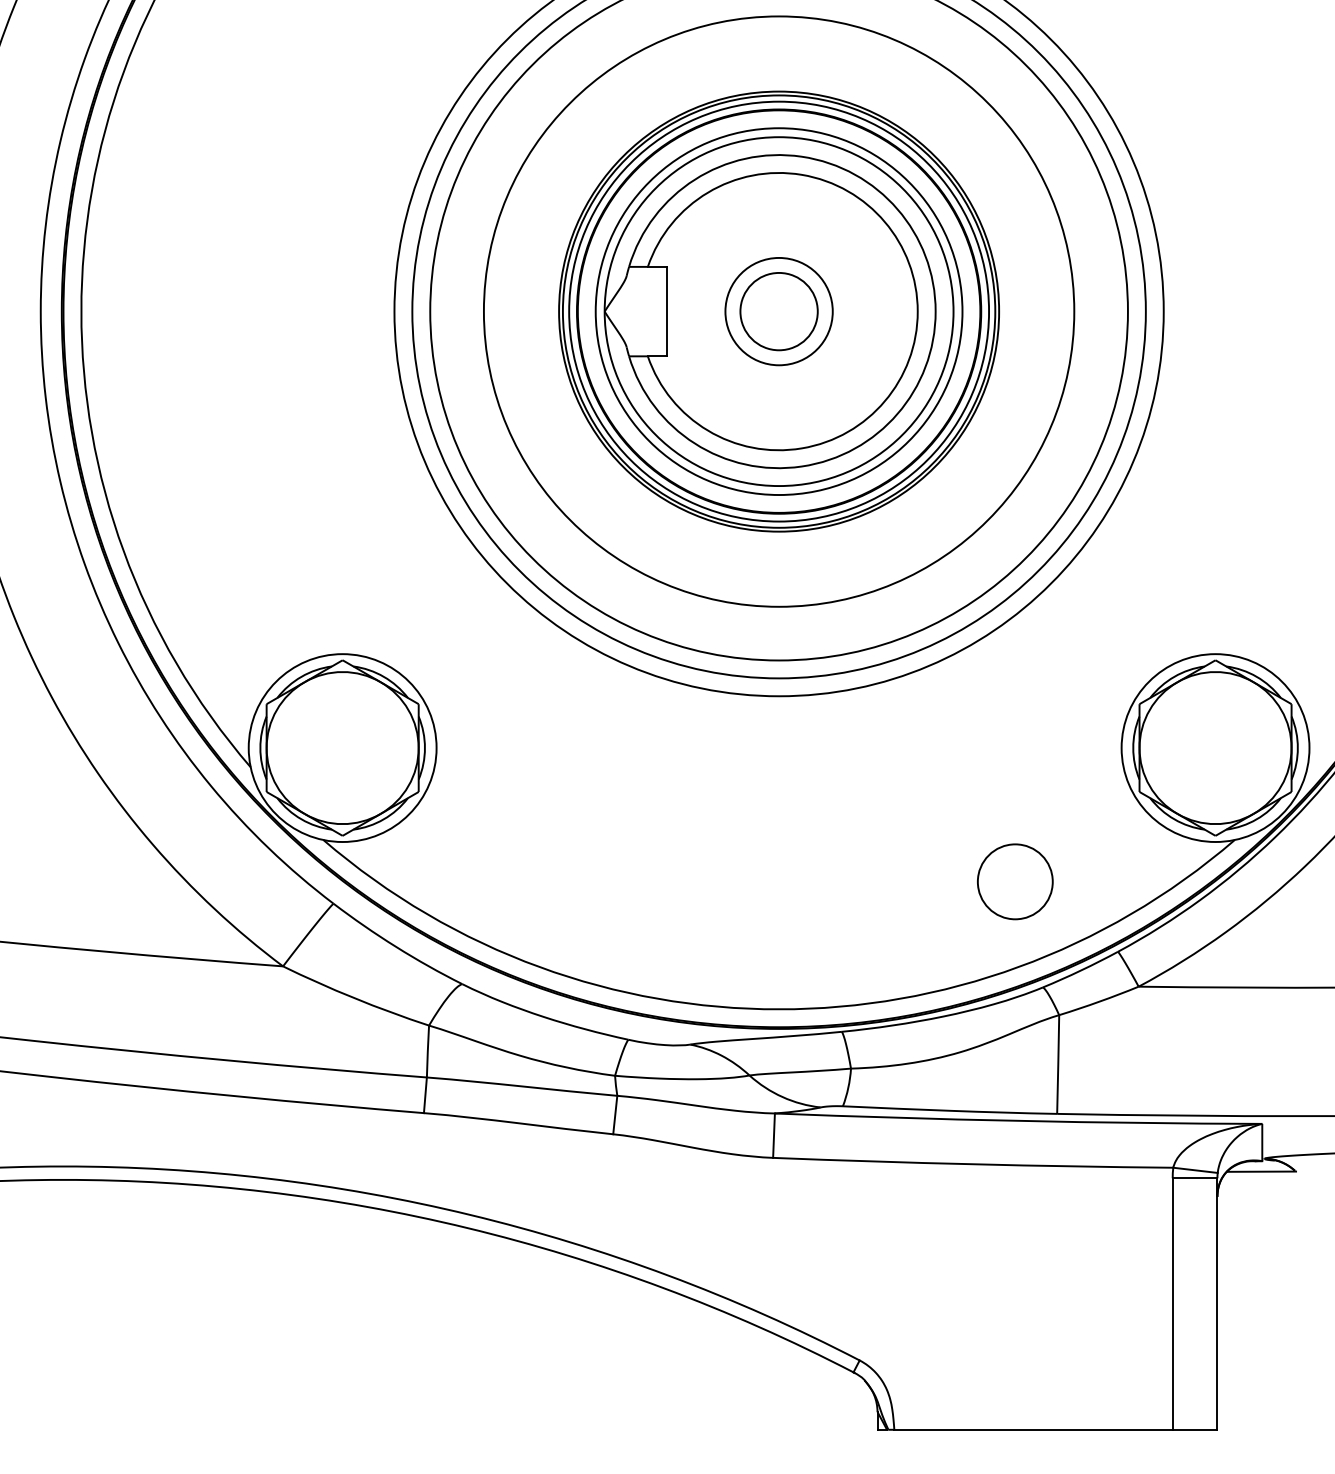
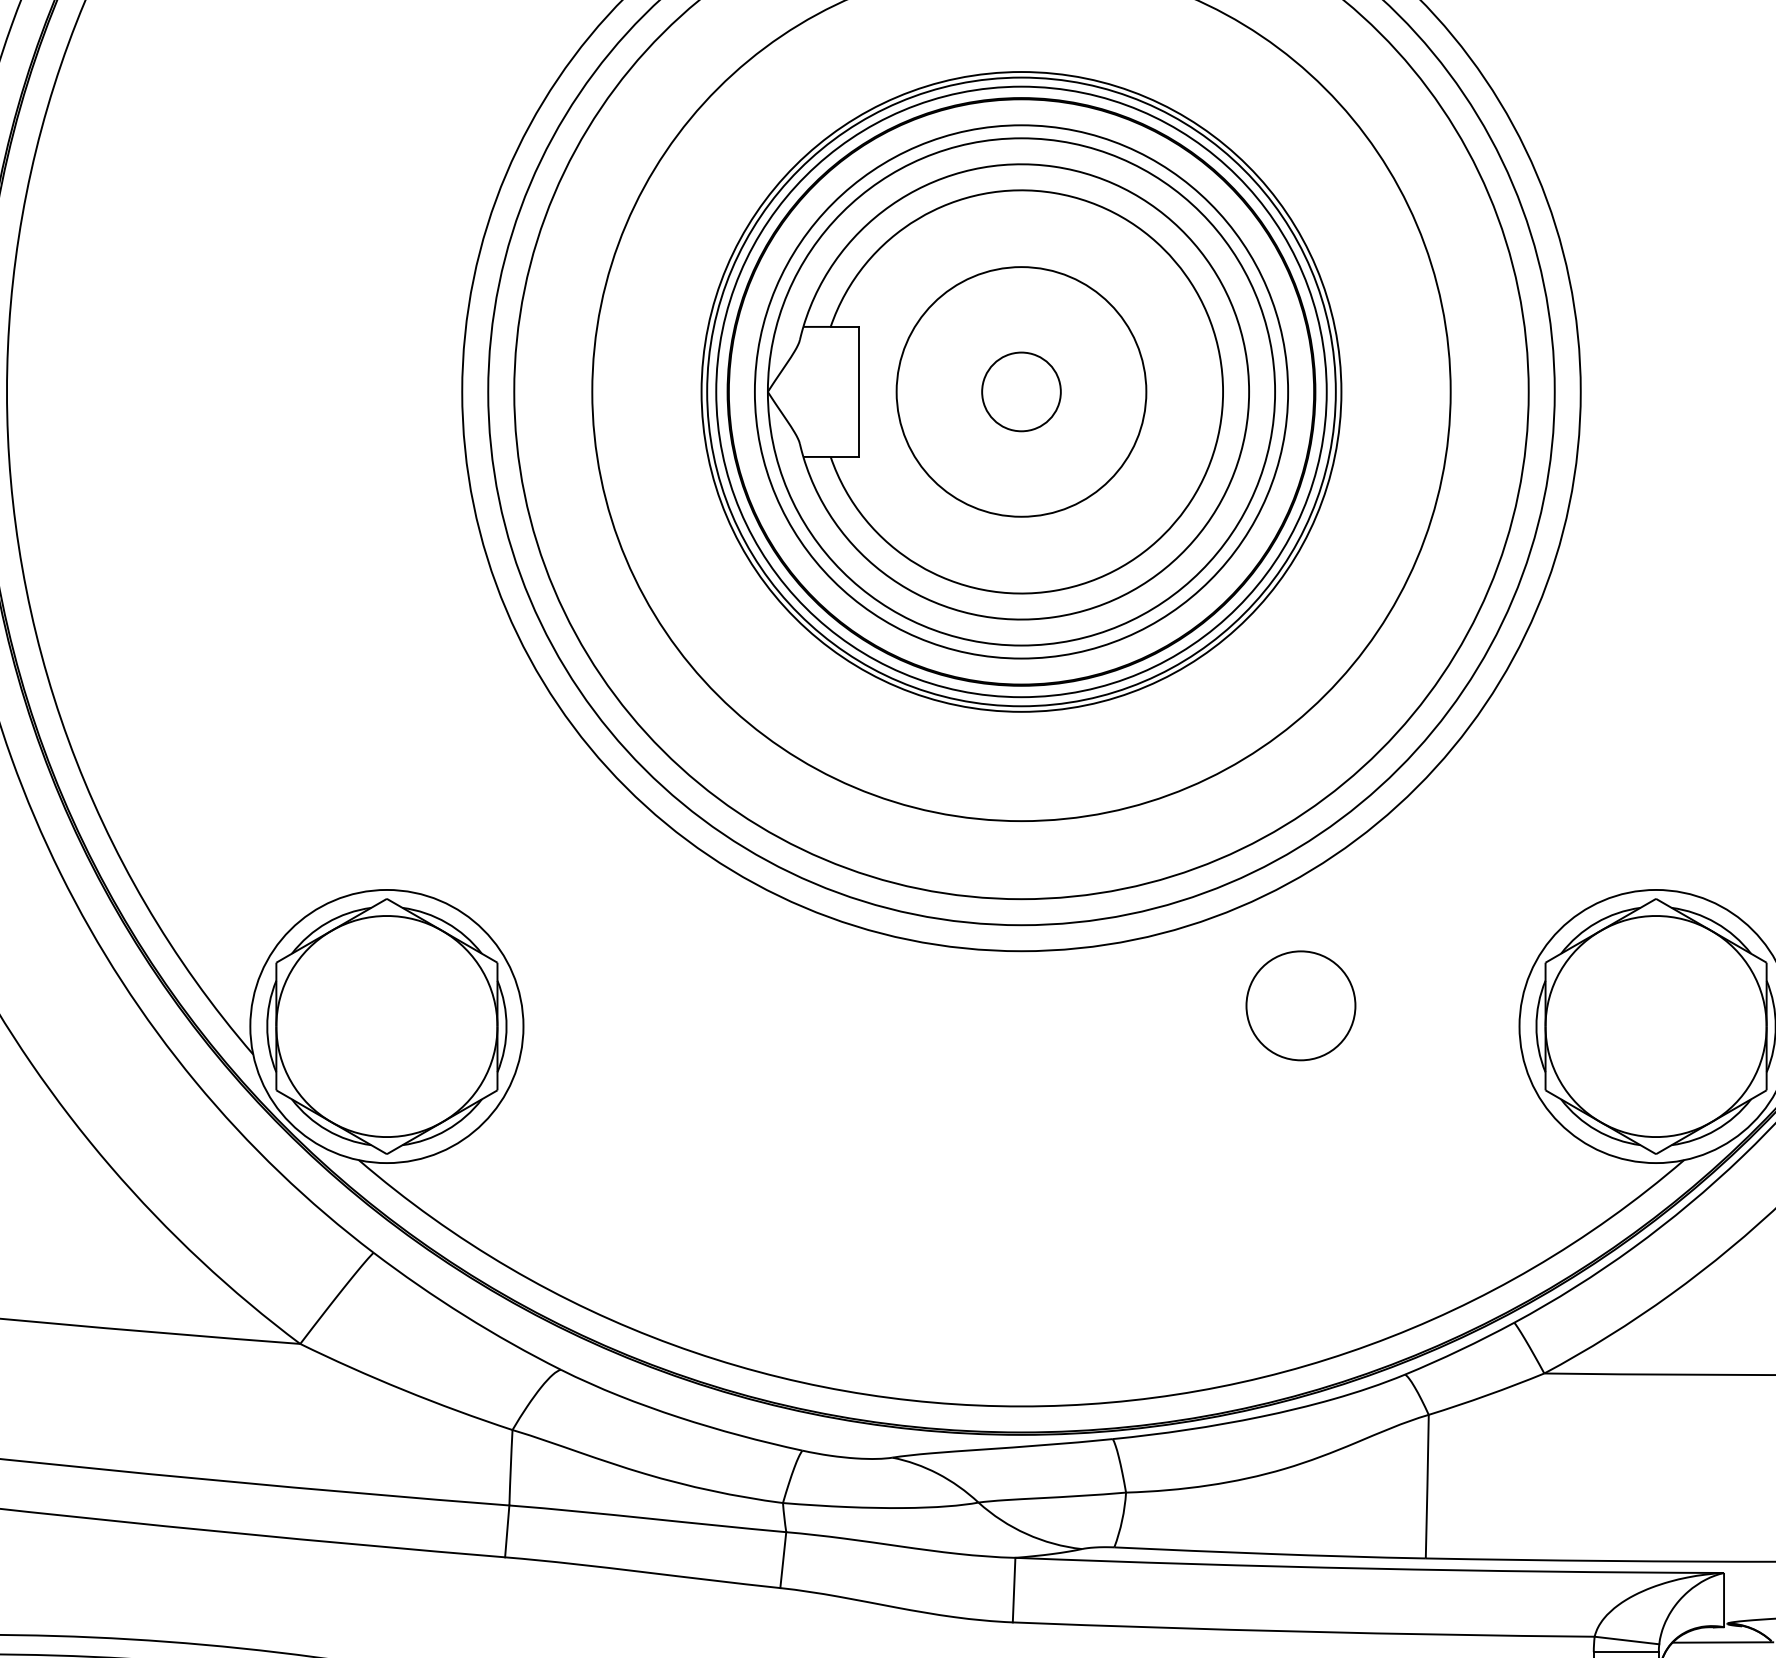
circle: (778, 311) -> (1020, 391), size x0.7
circle: (778, 311) -> (1020, 391), size x1.6
circle: (1015, 881) -> (1301, 1005), moved

